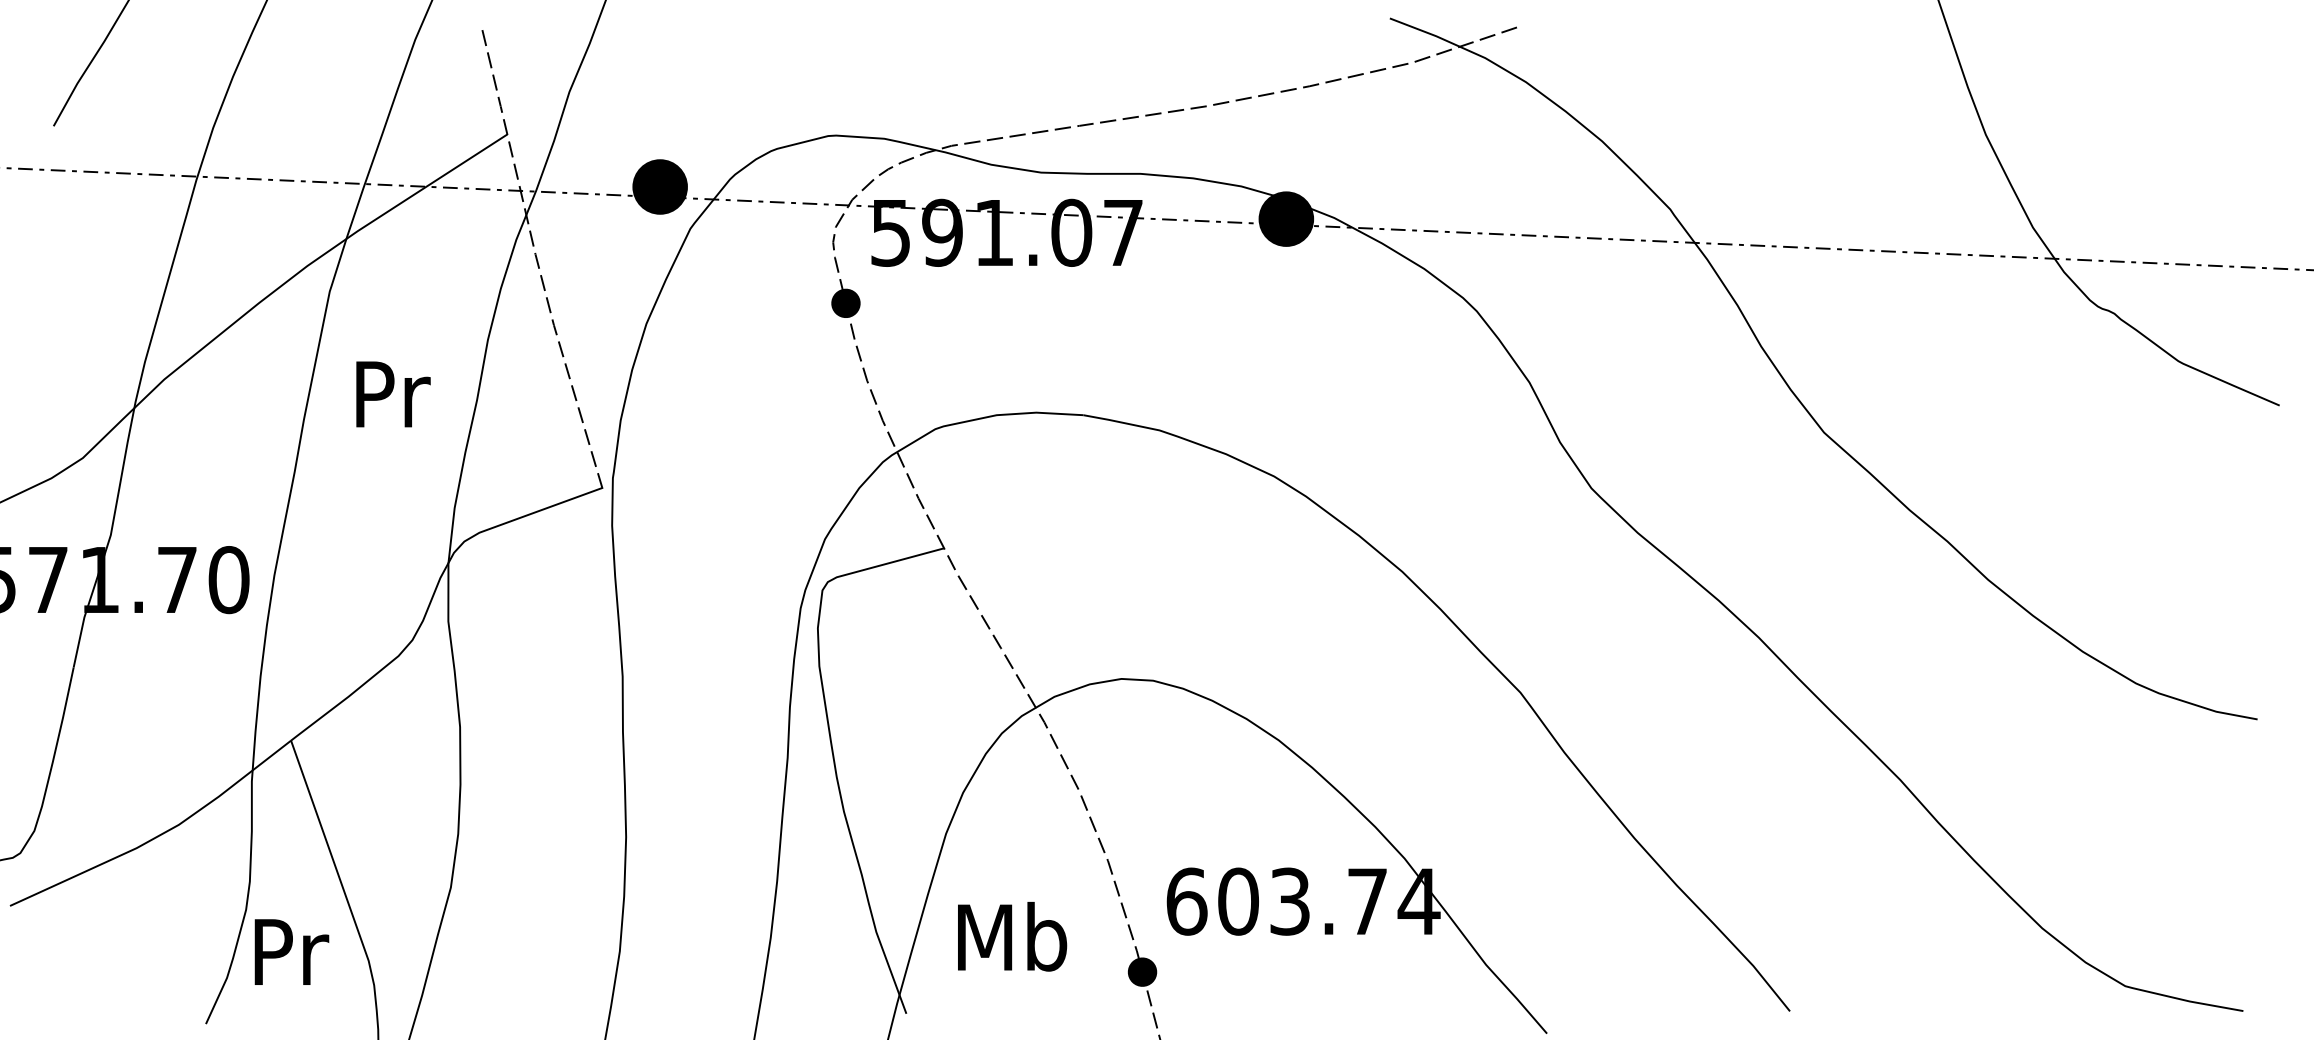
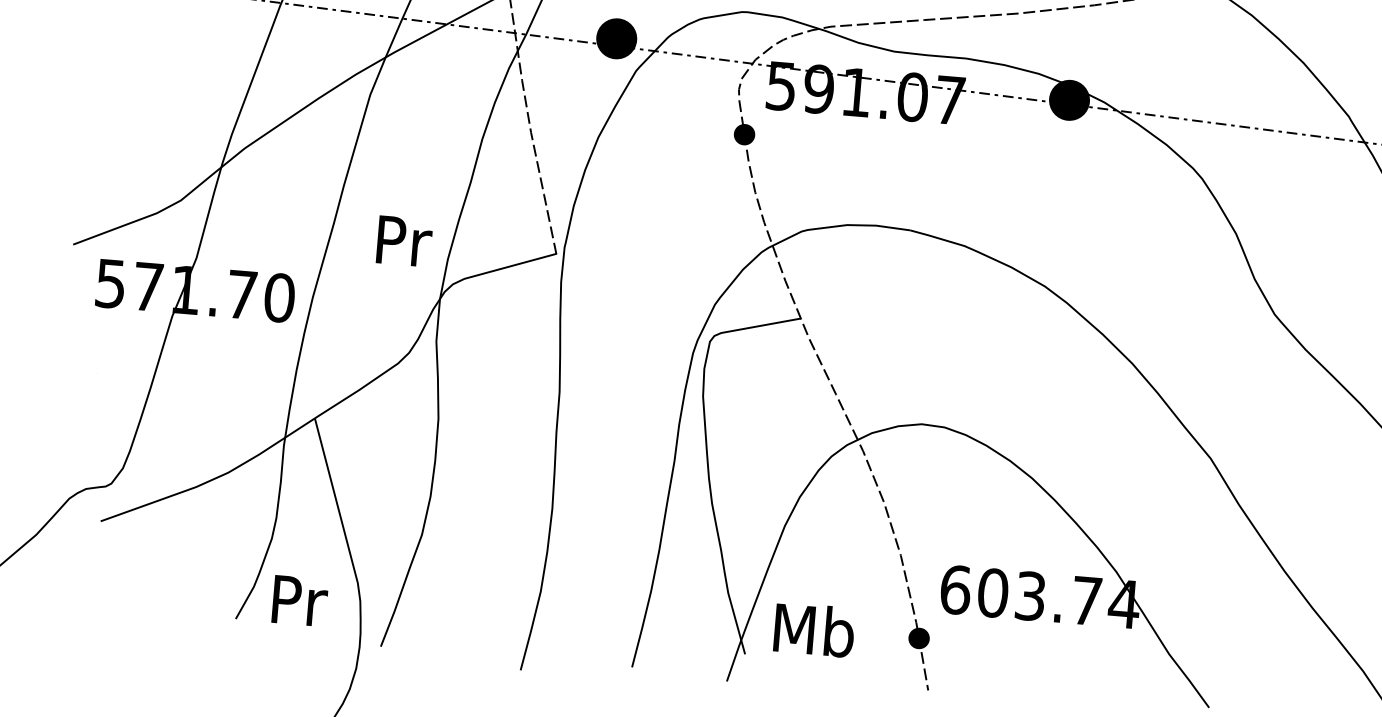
text: (393, 394) -> (404, 241), moved
text: (1012, 936) -> (814, 629), moved
text: (291, 951) -> (299, 600), moved

